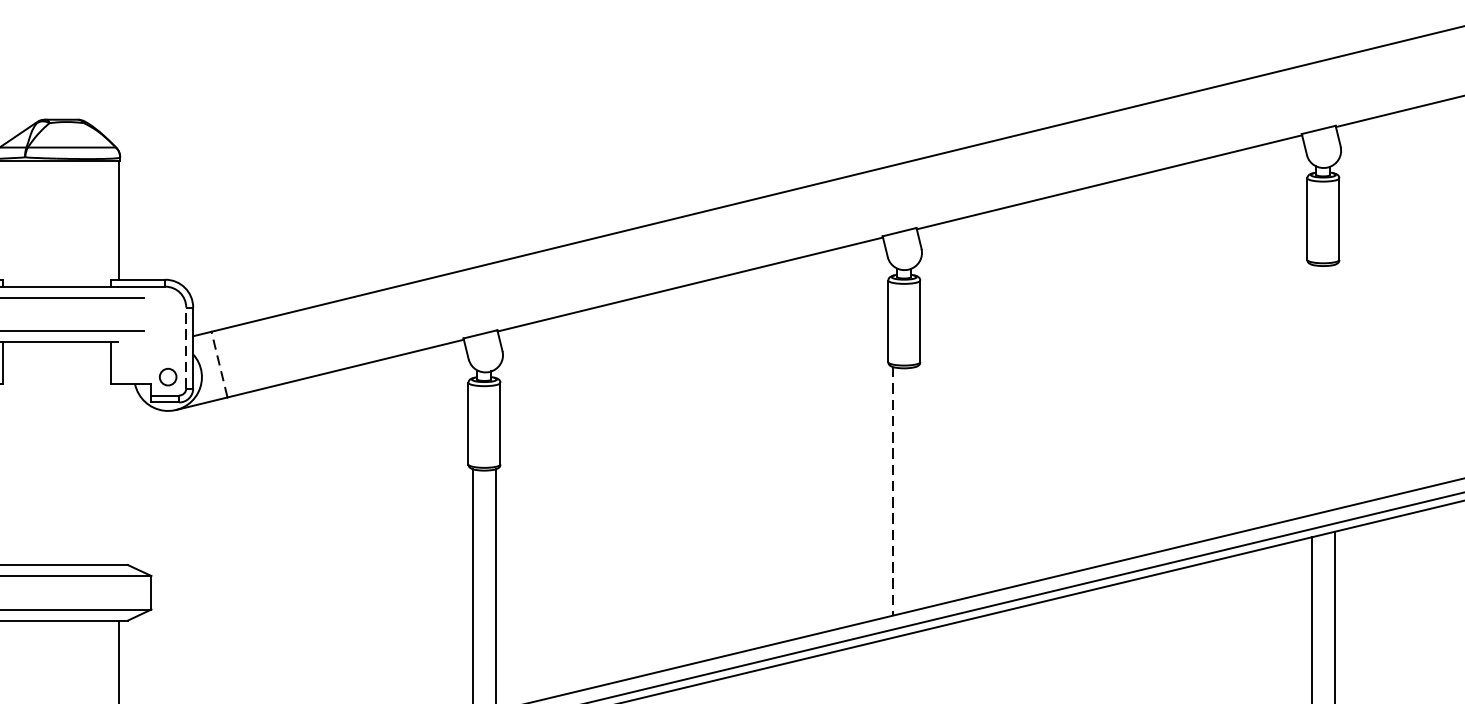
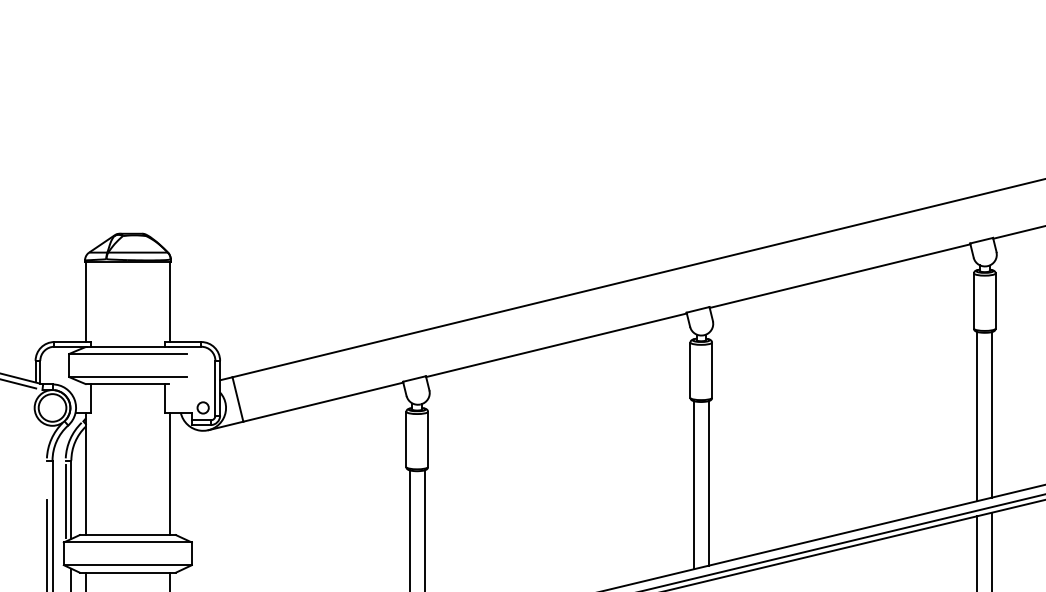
line: (186, 346) -> (215, 387), dashed -> solid
line: (218, 364) -> (237, 399), dashed -> solid
line: (1334, 386) -> (992, 414), added
line: (1312, 389) -> (977, 416), added
line: (118, 474) -> (169, 473), added
line: (915, 488) -> (708, 483), added
line: (892, 491) -> (693, 485), dashed -> solid

